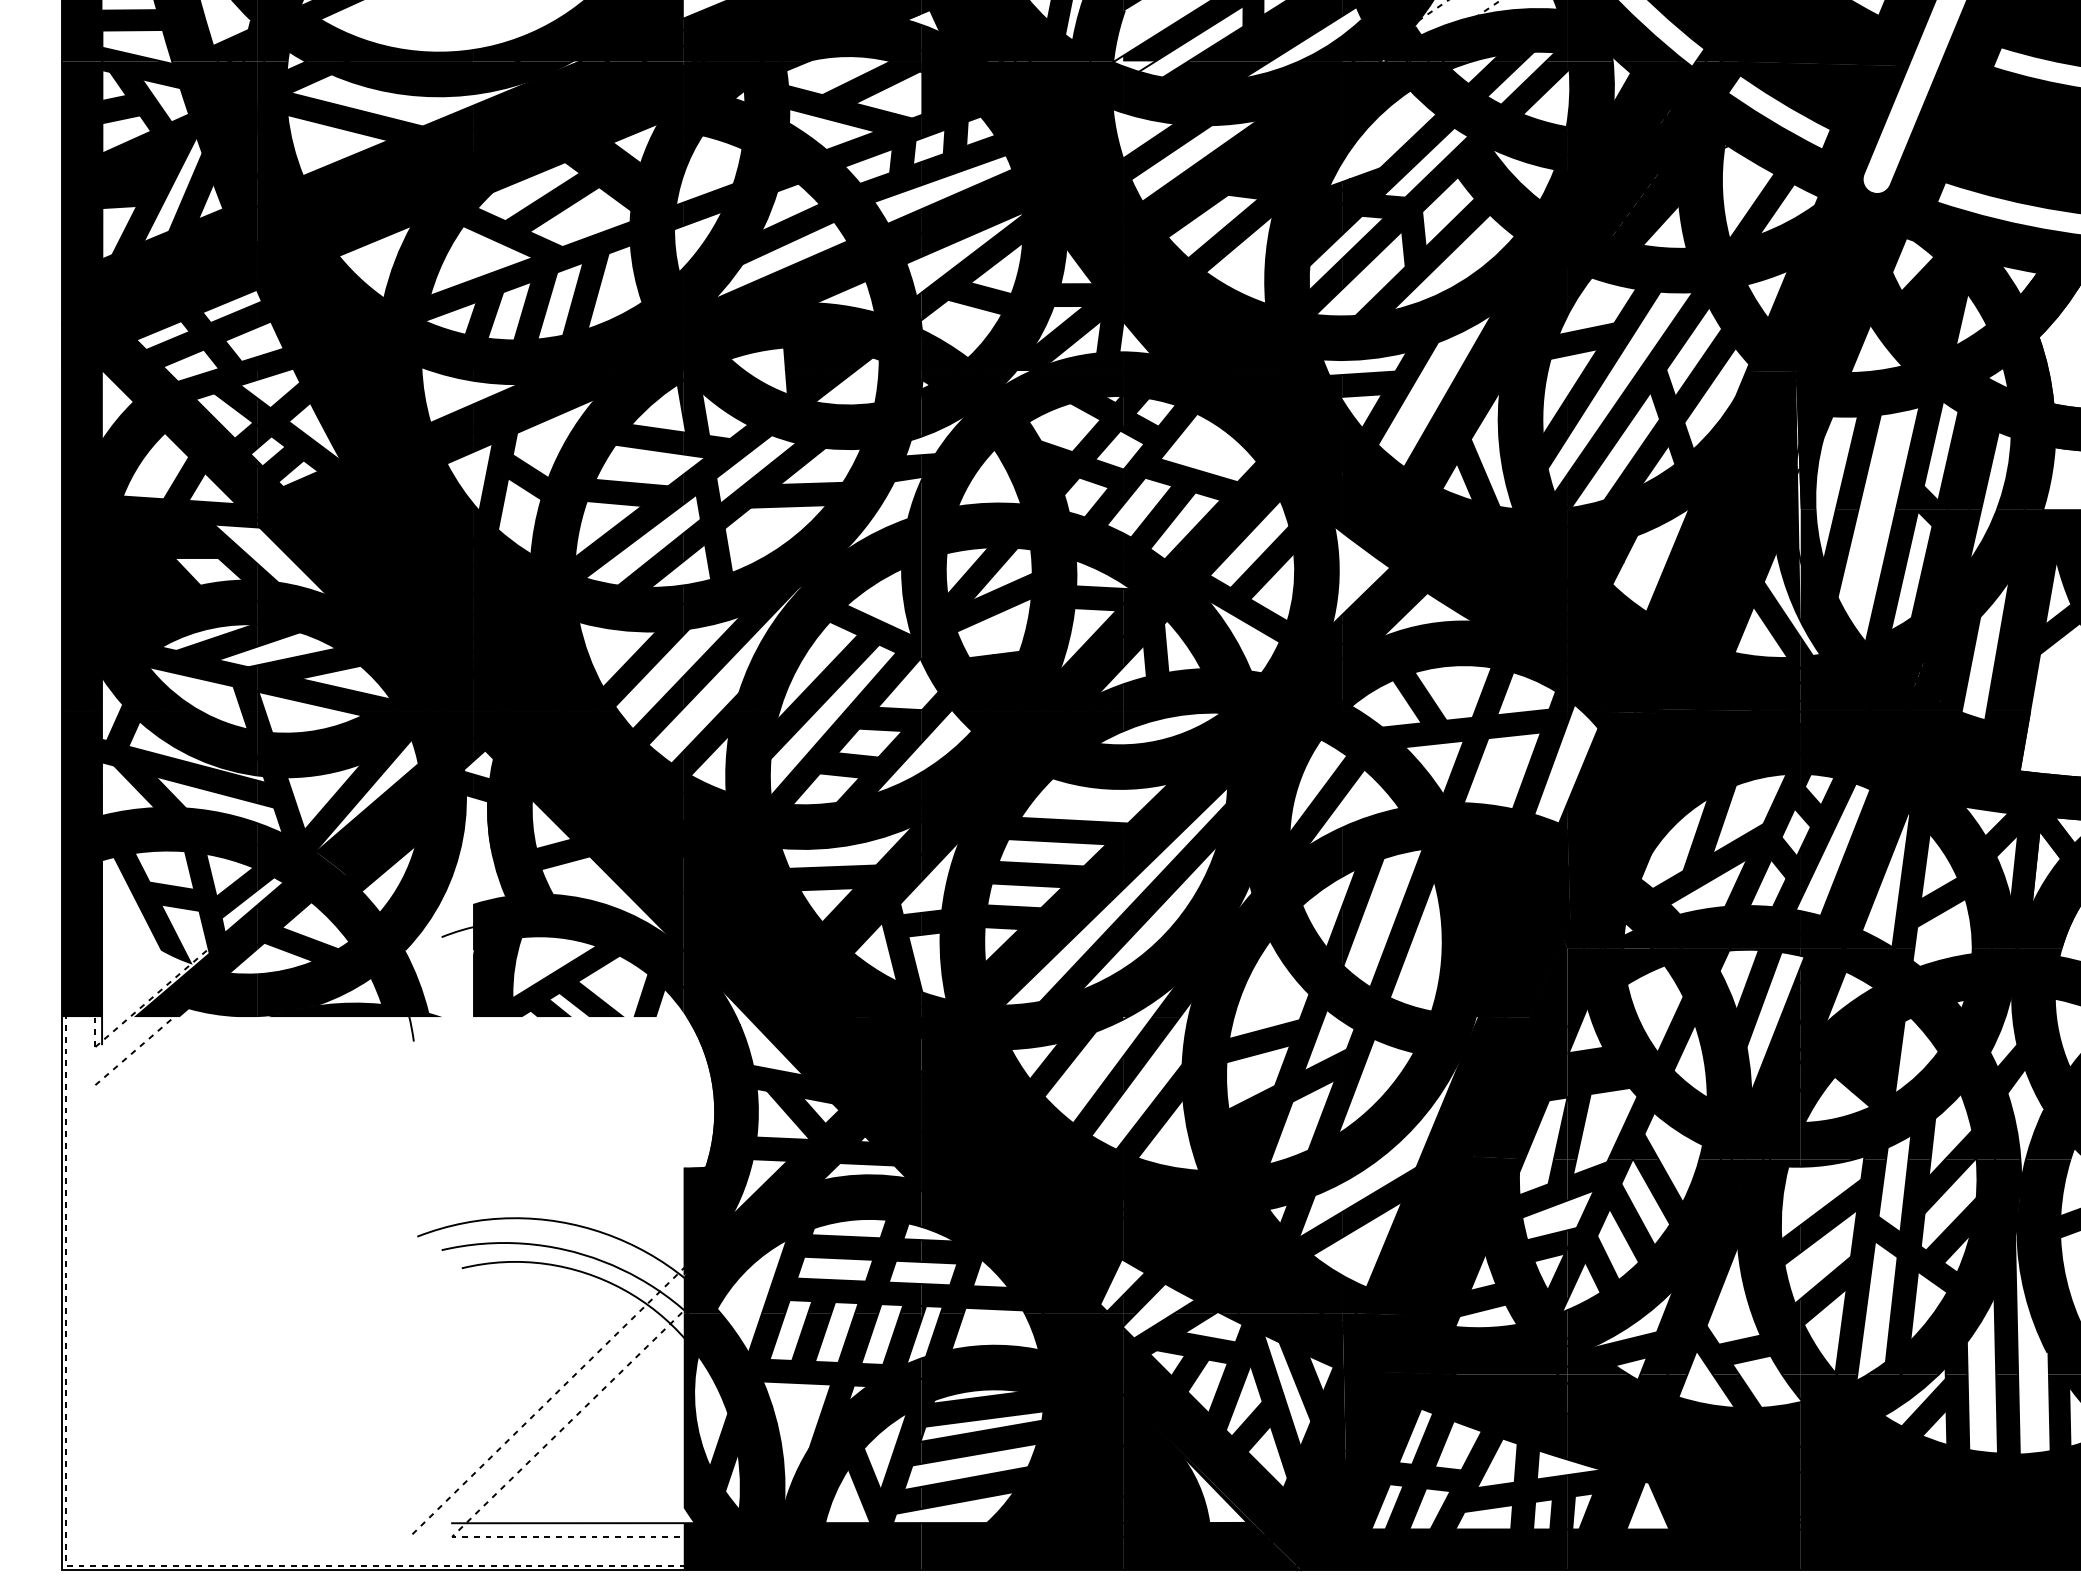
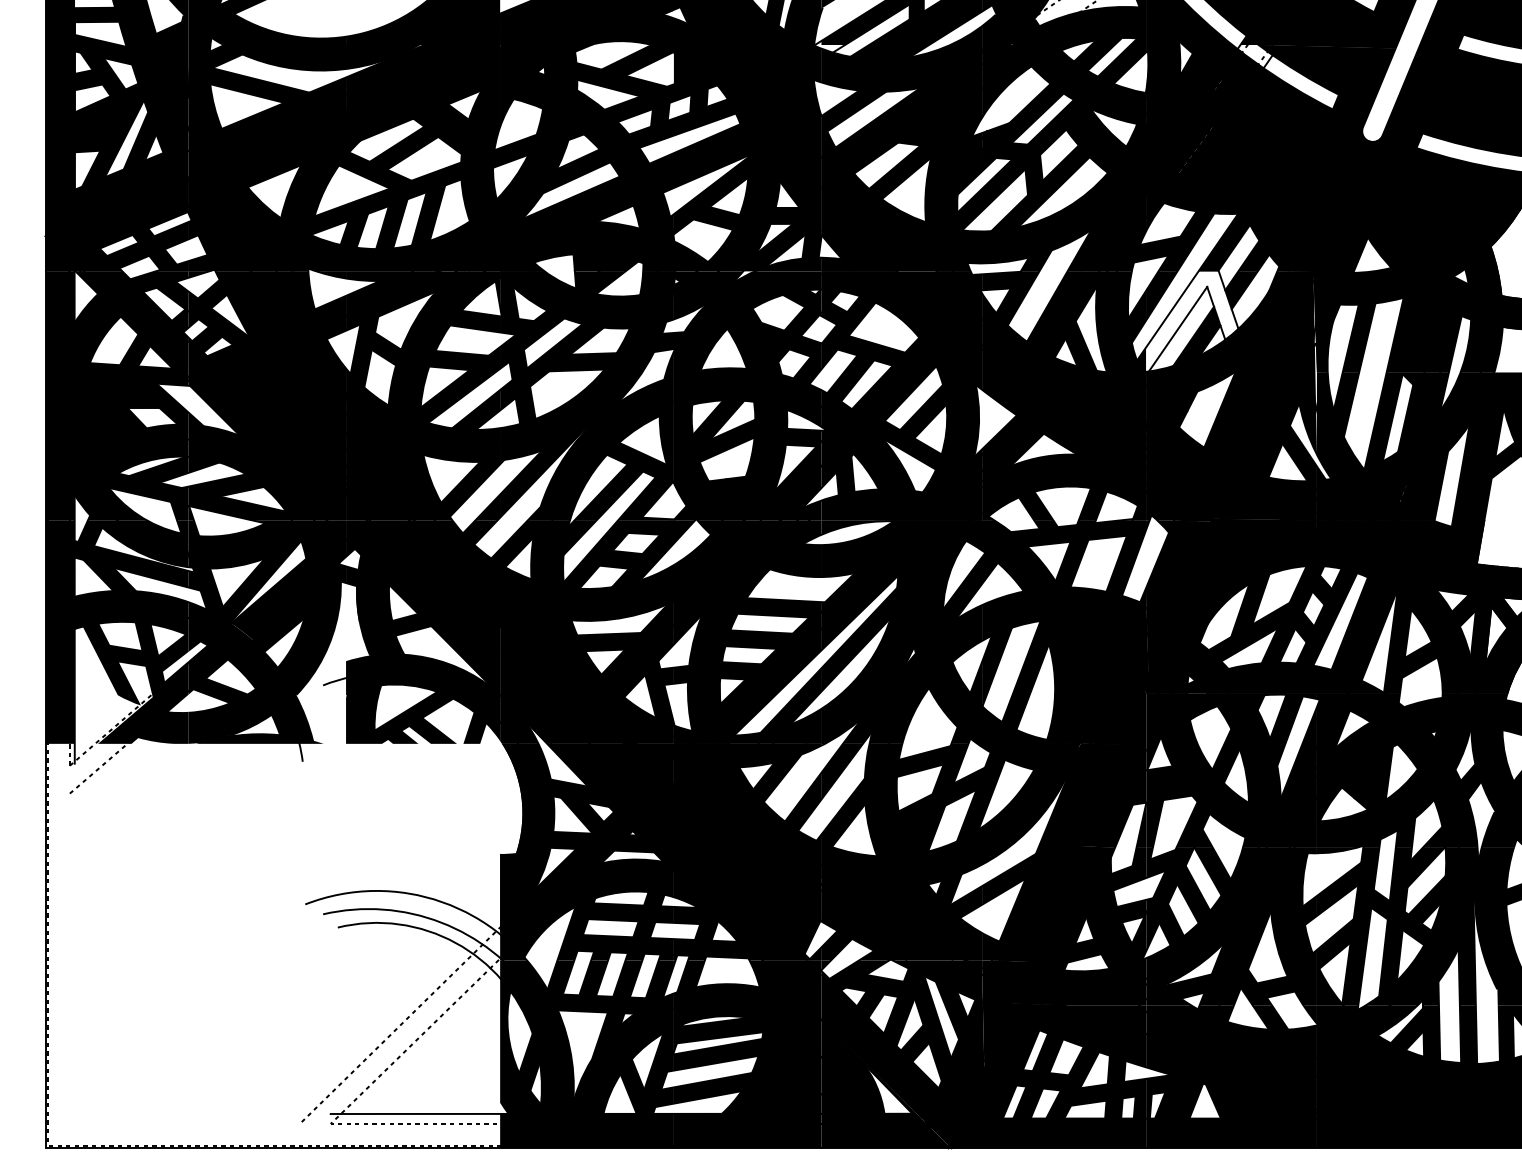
fill: (1715, 77) -> (1254, 56), removed
fill: (1630, 439) -> (1192, 321), removed

